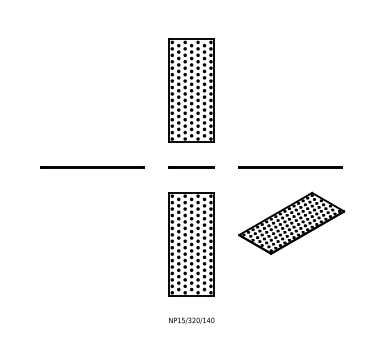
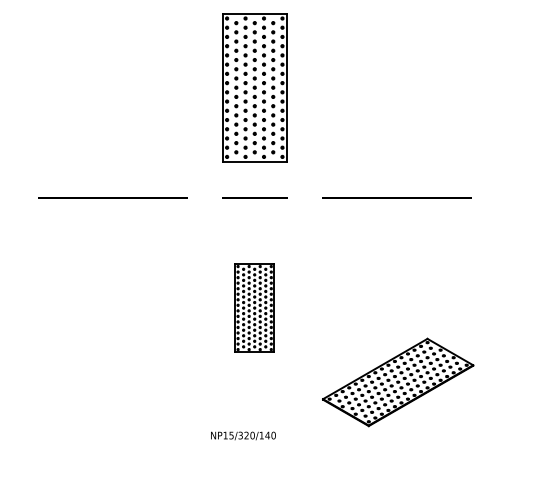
part: (291, 222) -> (397, 381), moved
part: (191, 244) -> (254, 308), size x0.6
text: (191, 320) -> (243, 435), moved

